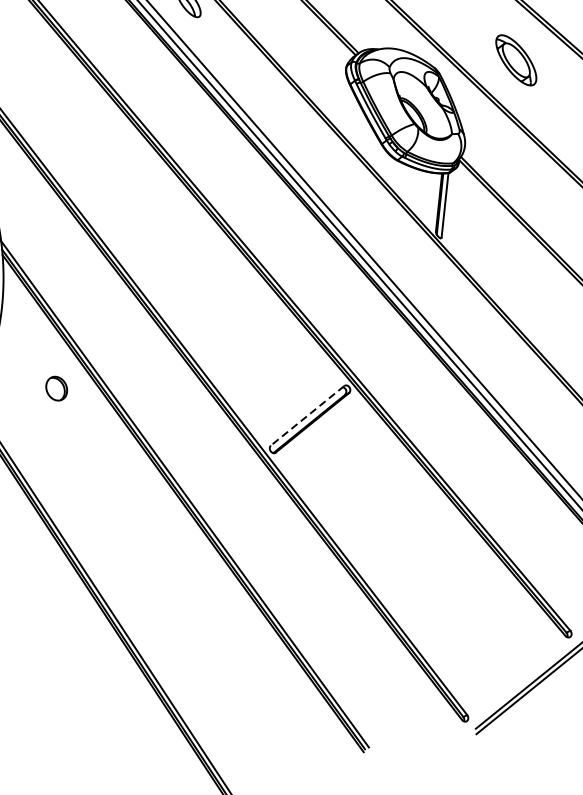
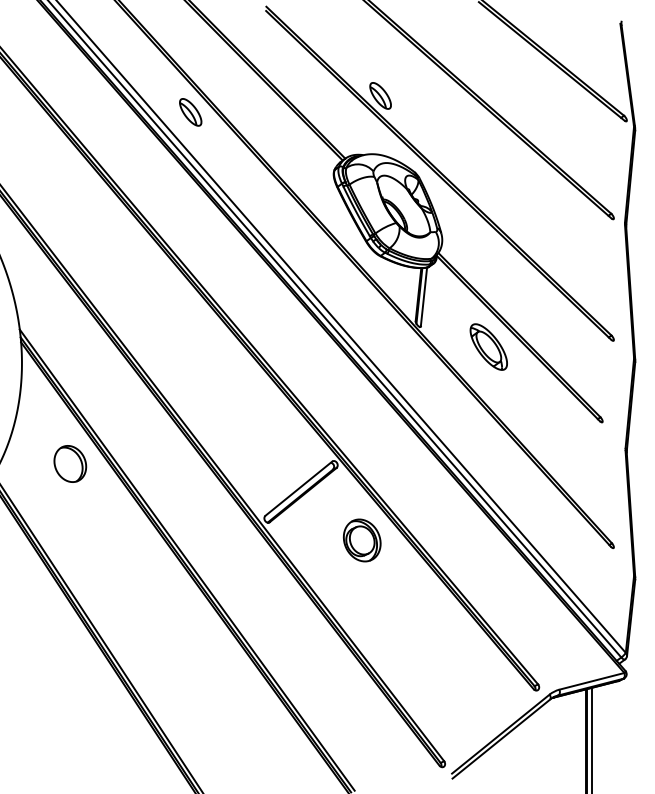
part: (515, 59) -> (488, 346), moved
part: (56, 388) -> (70, 463), size x1.67
line: (307, 415) -> (298, 488), dashed -> solid
part: (376, 472) -> (361, 540), added

